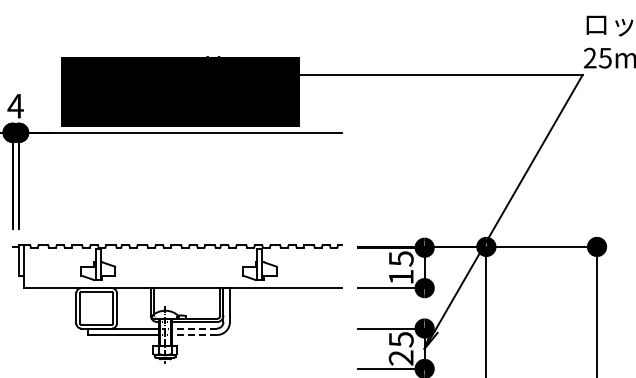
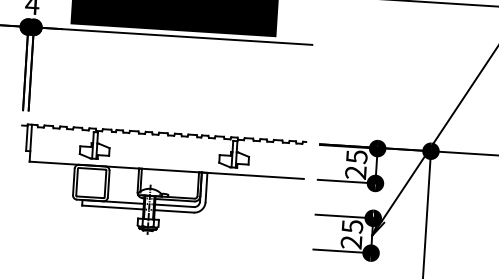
text: (400, 276) -> (355, 172), 15 -> 25
line: (194, 328) -> (174, 205), dashed -> solid
line: (194, 334) -> (174, 210), dashed -> solid

